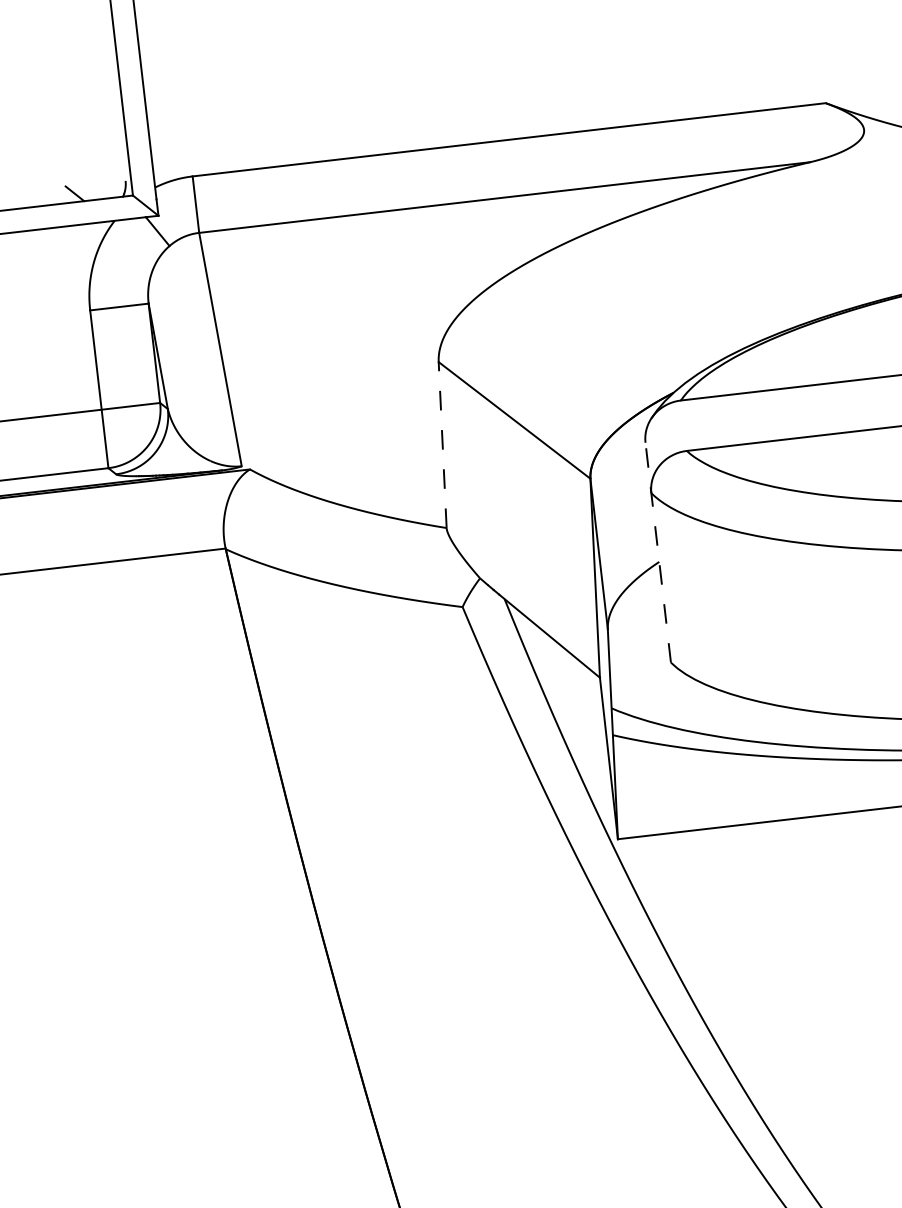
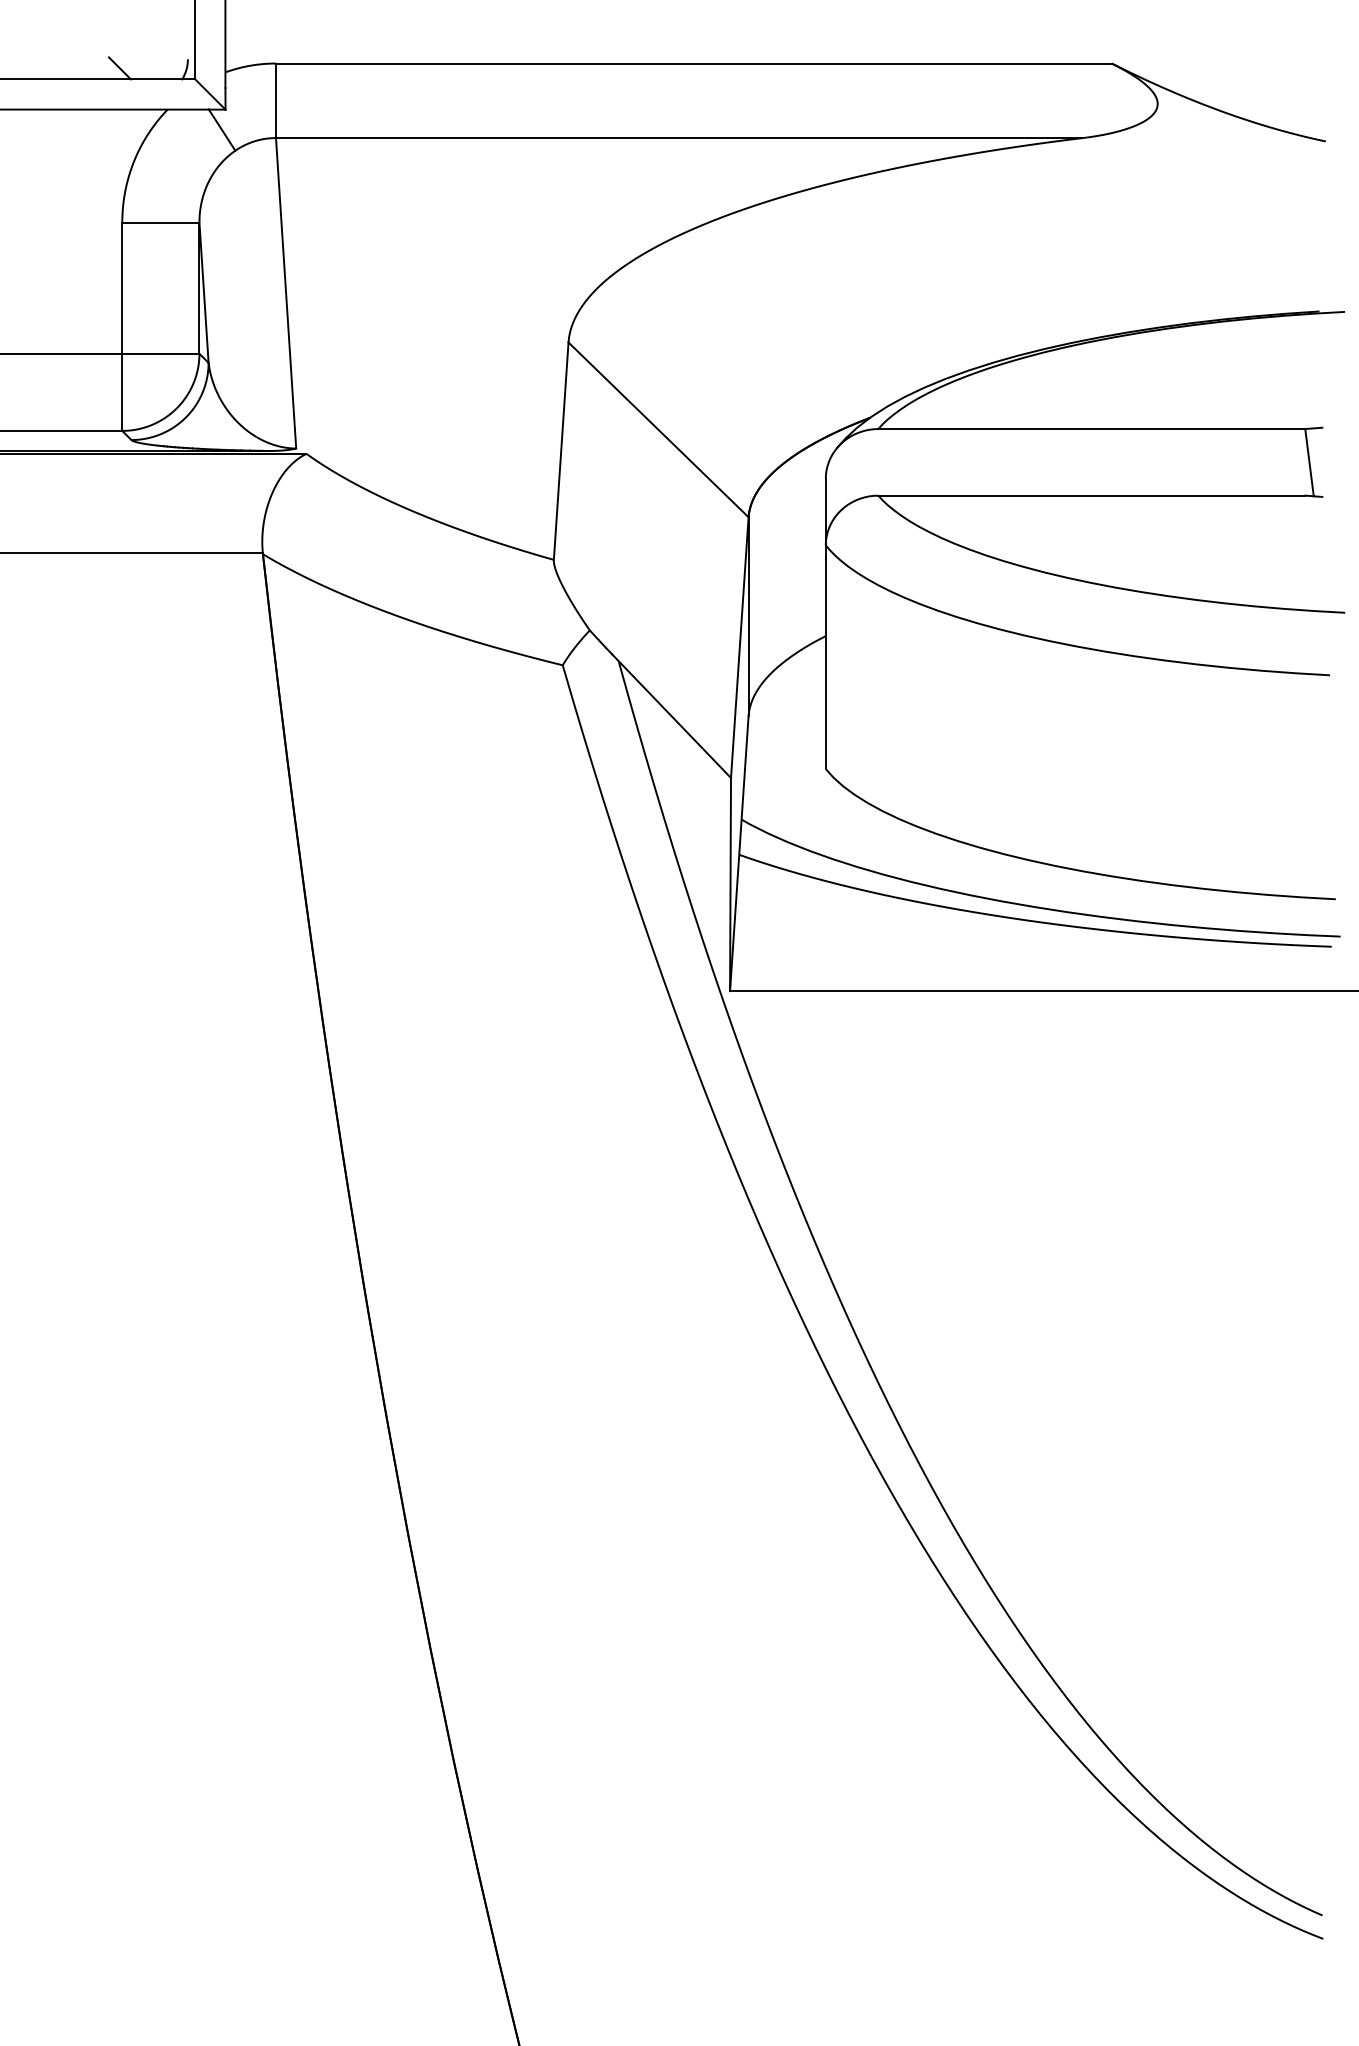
line: (442, 445) -> (561, 451), dashed -> solid
line: (657, 552) -> (825, 623), dashed -> solid

